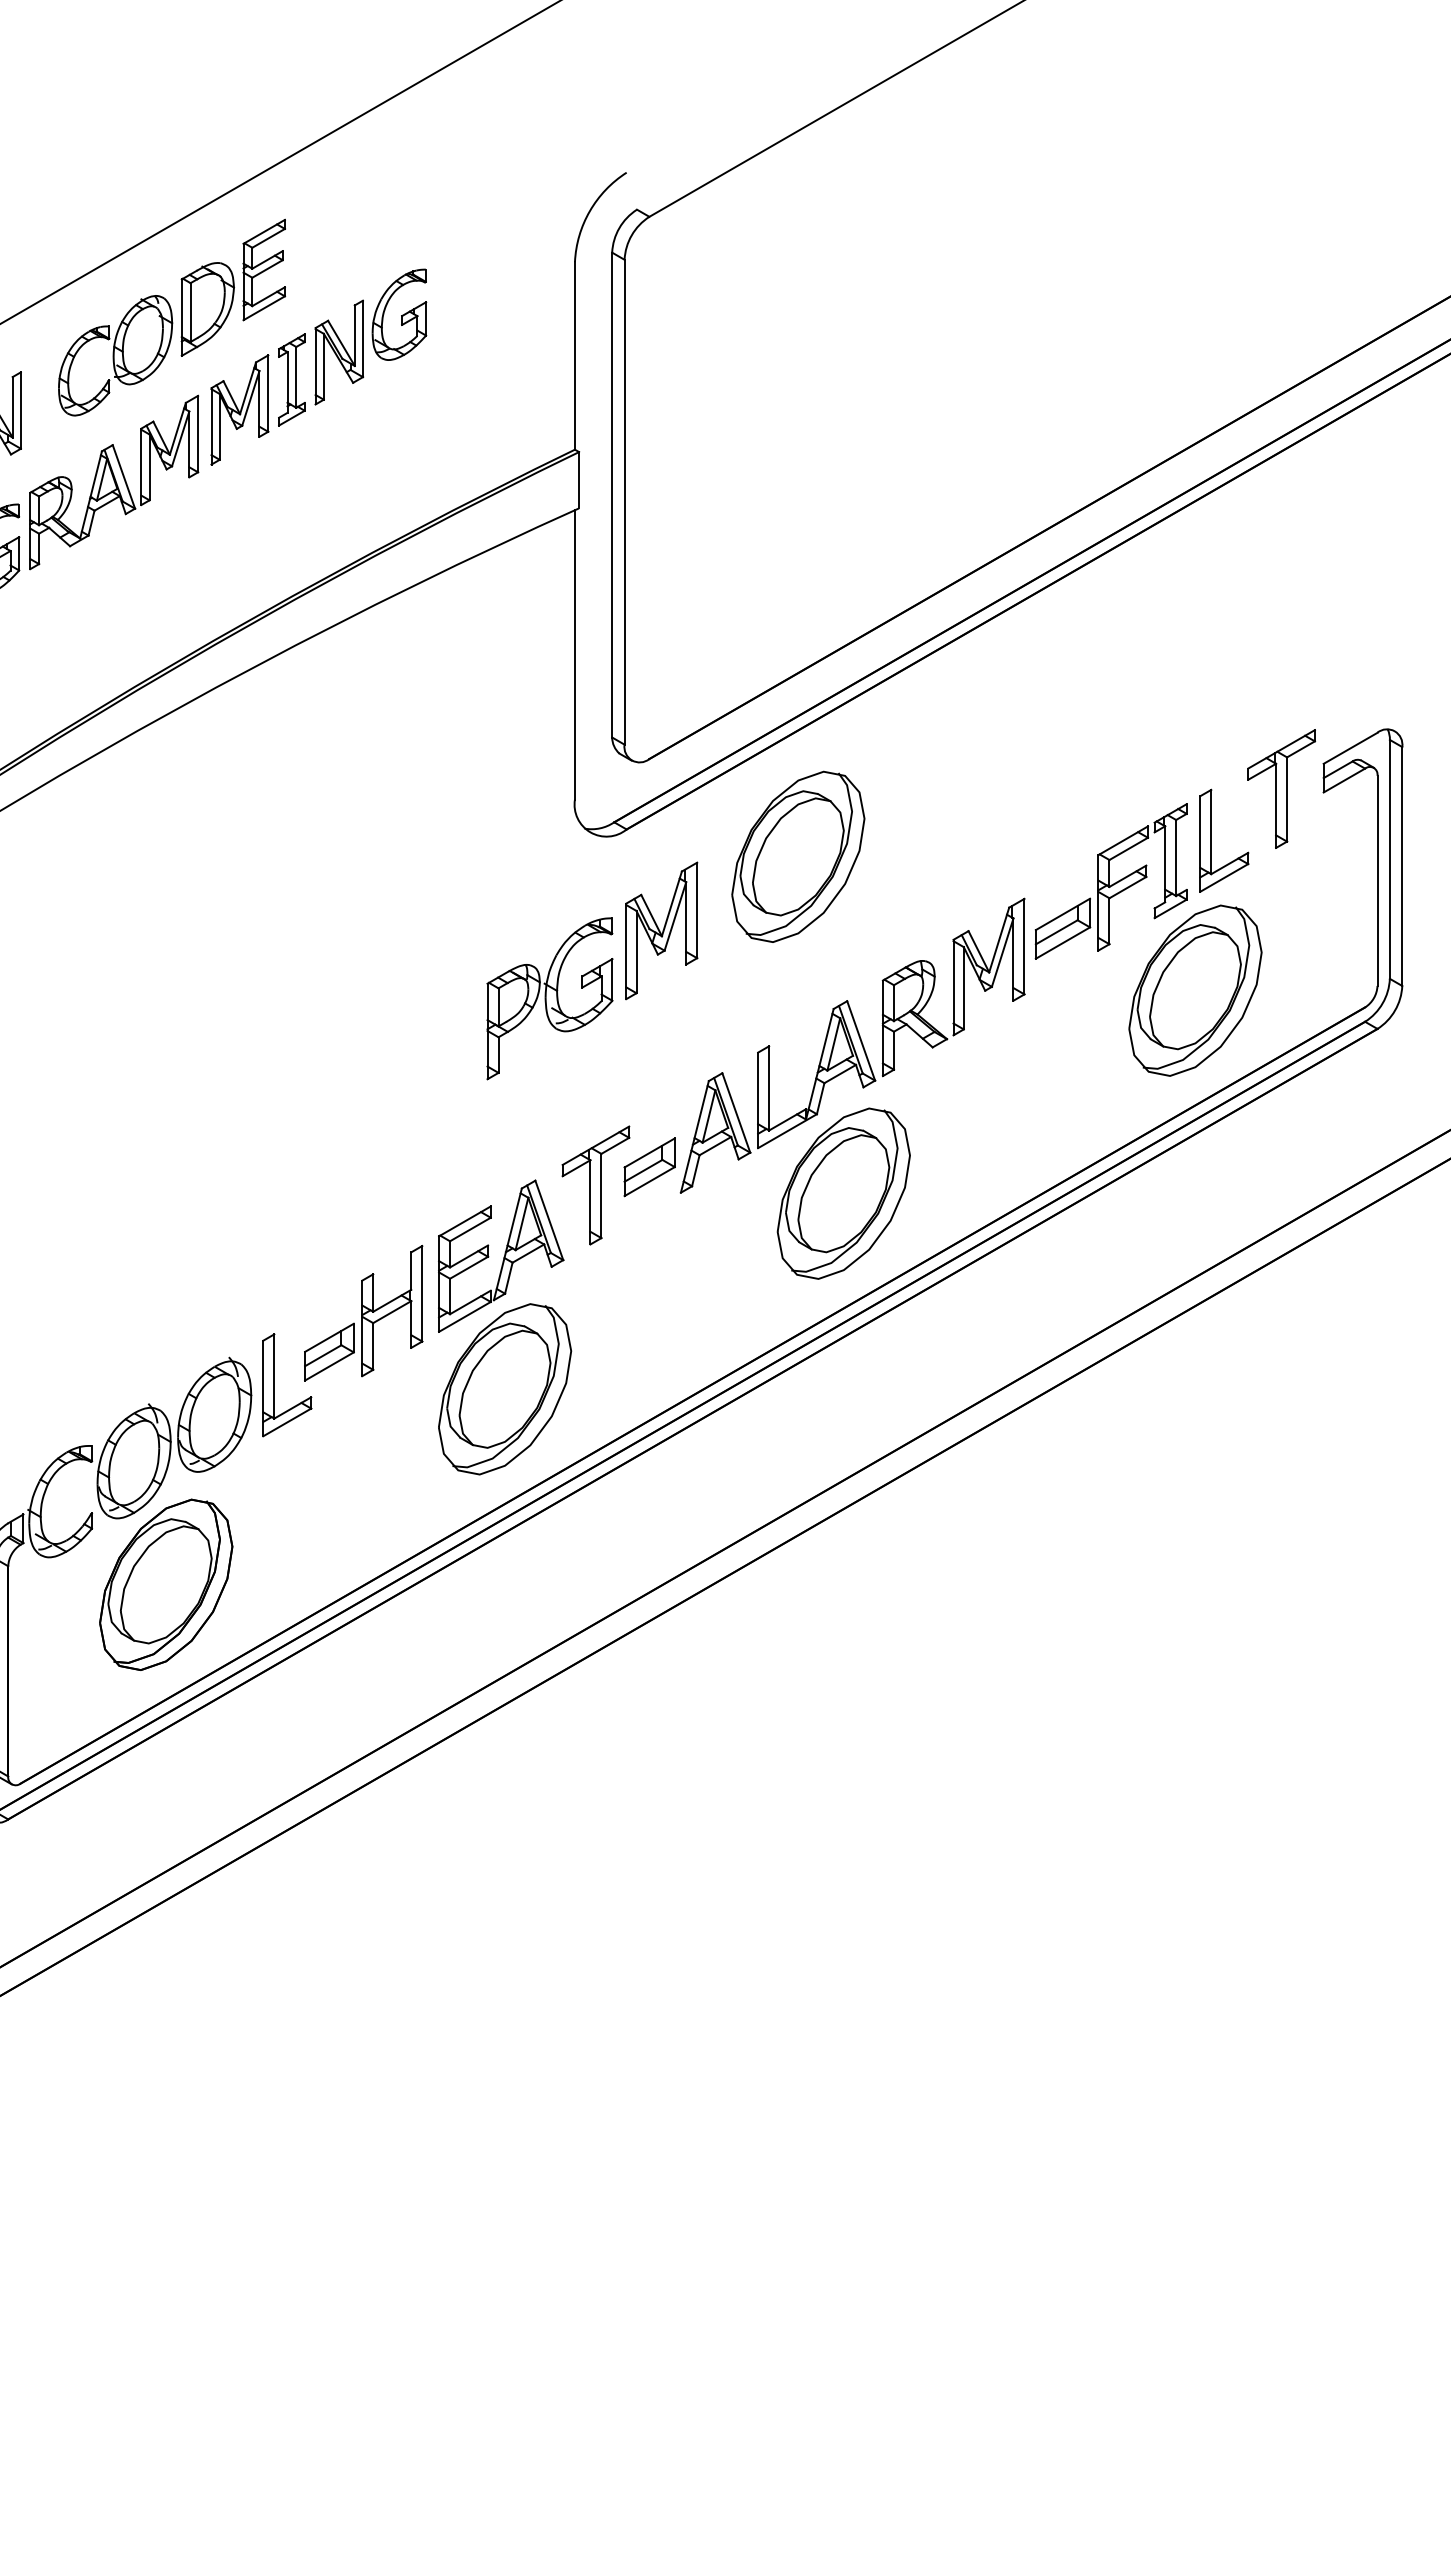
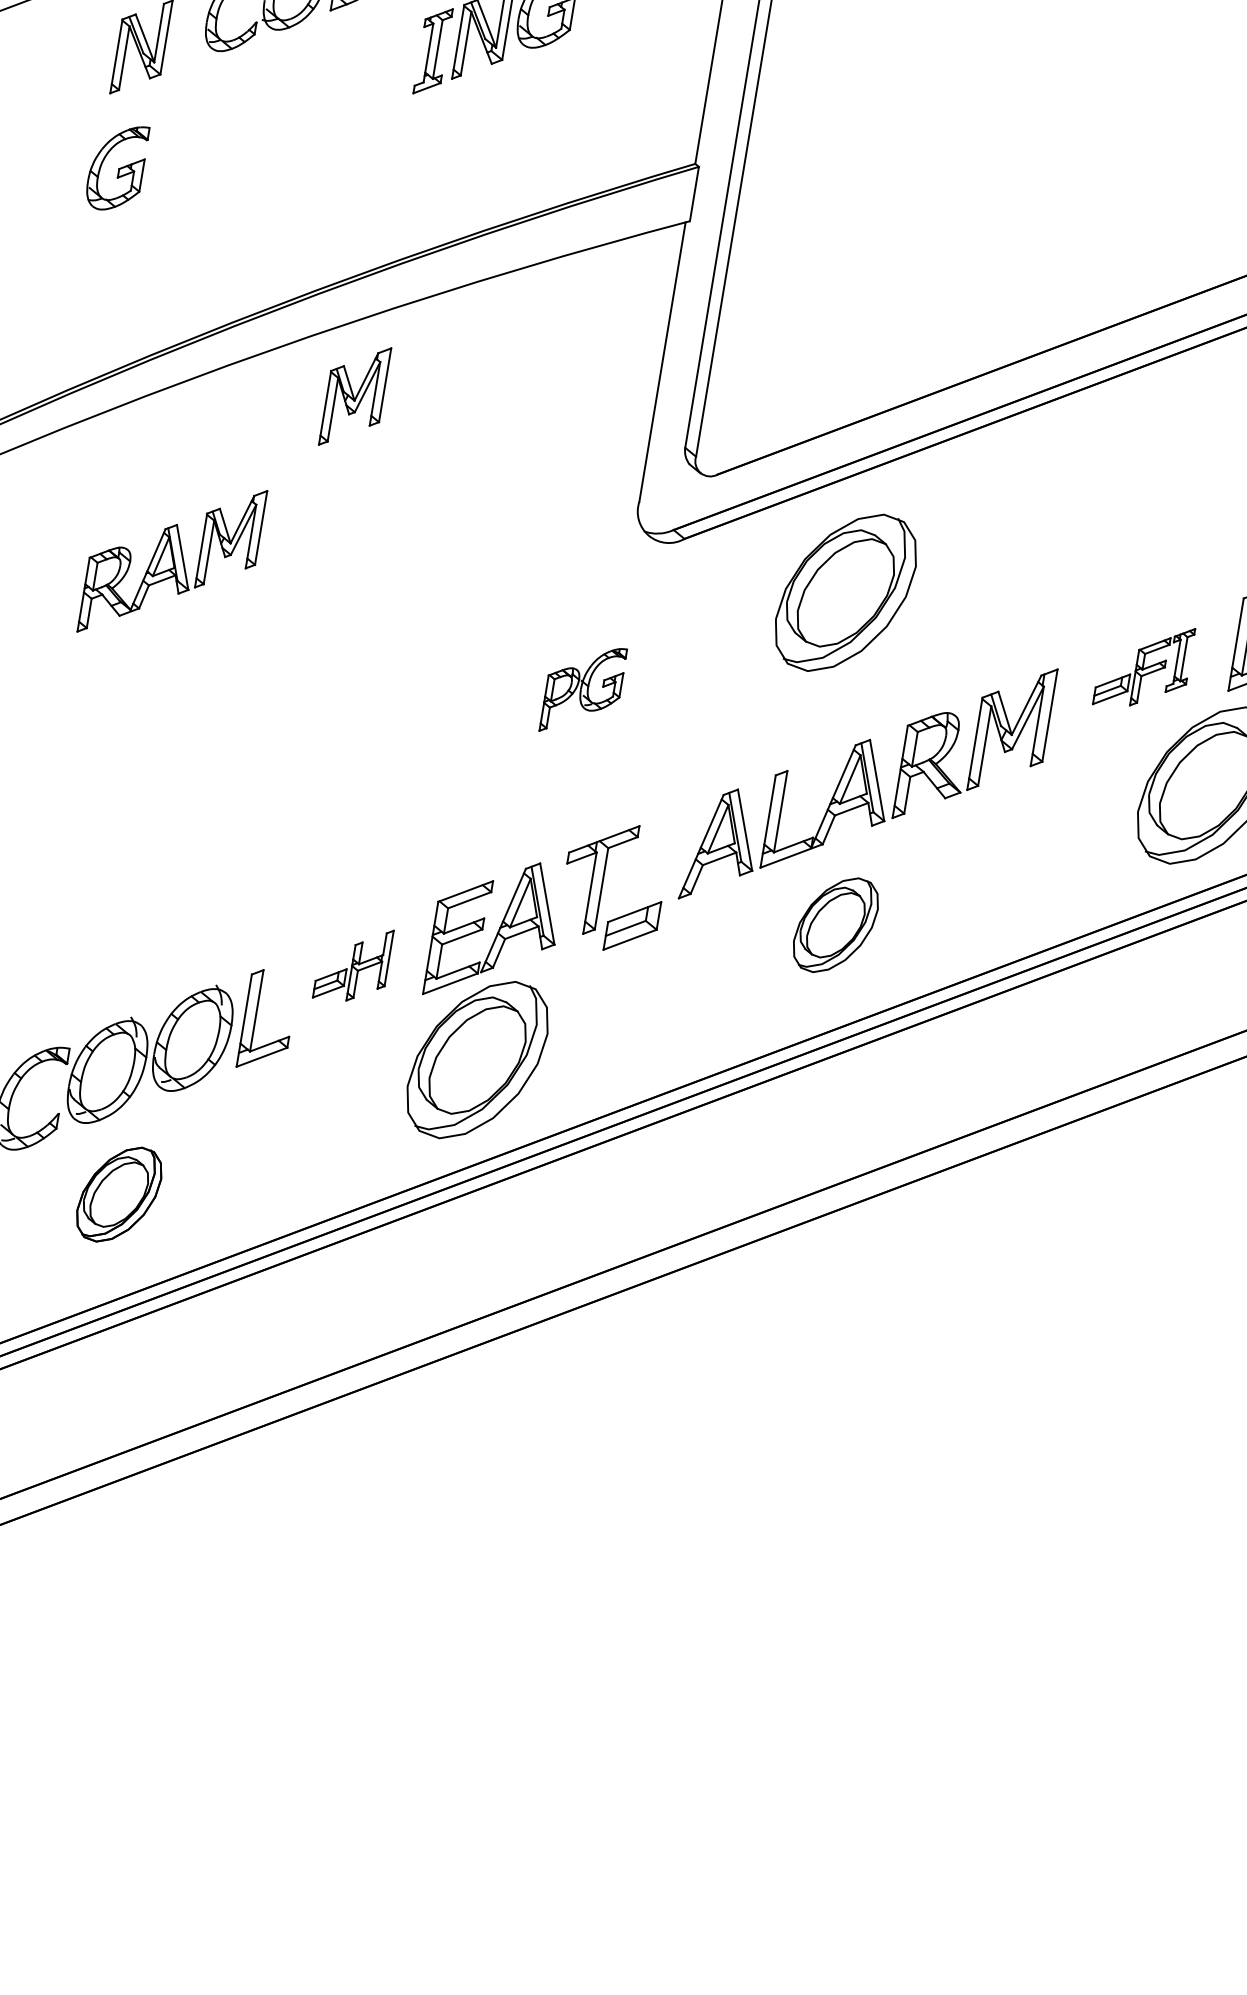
part: (239, 409) -> (354, 396), moved
part: (114, 482) -> (172, 561), moved
part: (1110, 881) -> (1143, 666), size x0.6
part: (661, 930) -> (702, 642), removed
part: (549, 998) -> (582, 689), size x0.6
part: (649, 1167) -> (632, 926), moved
part: (843, 1193) -> (835, 925), size x0.6
part: (363, 1313) -> (353, 964), size x0.6
part: (166, 1584) -> (119, 1194), size x0.6

